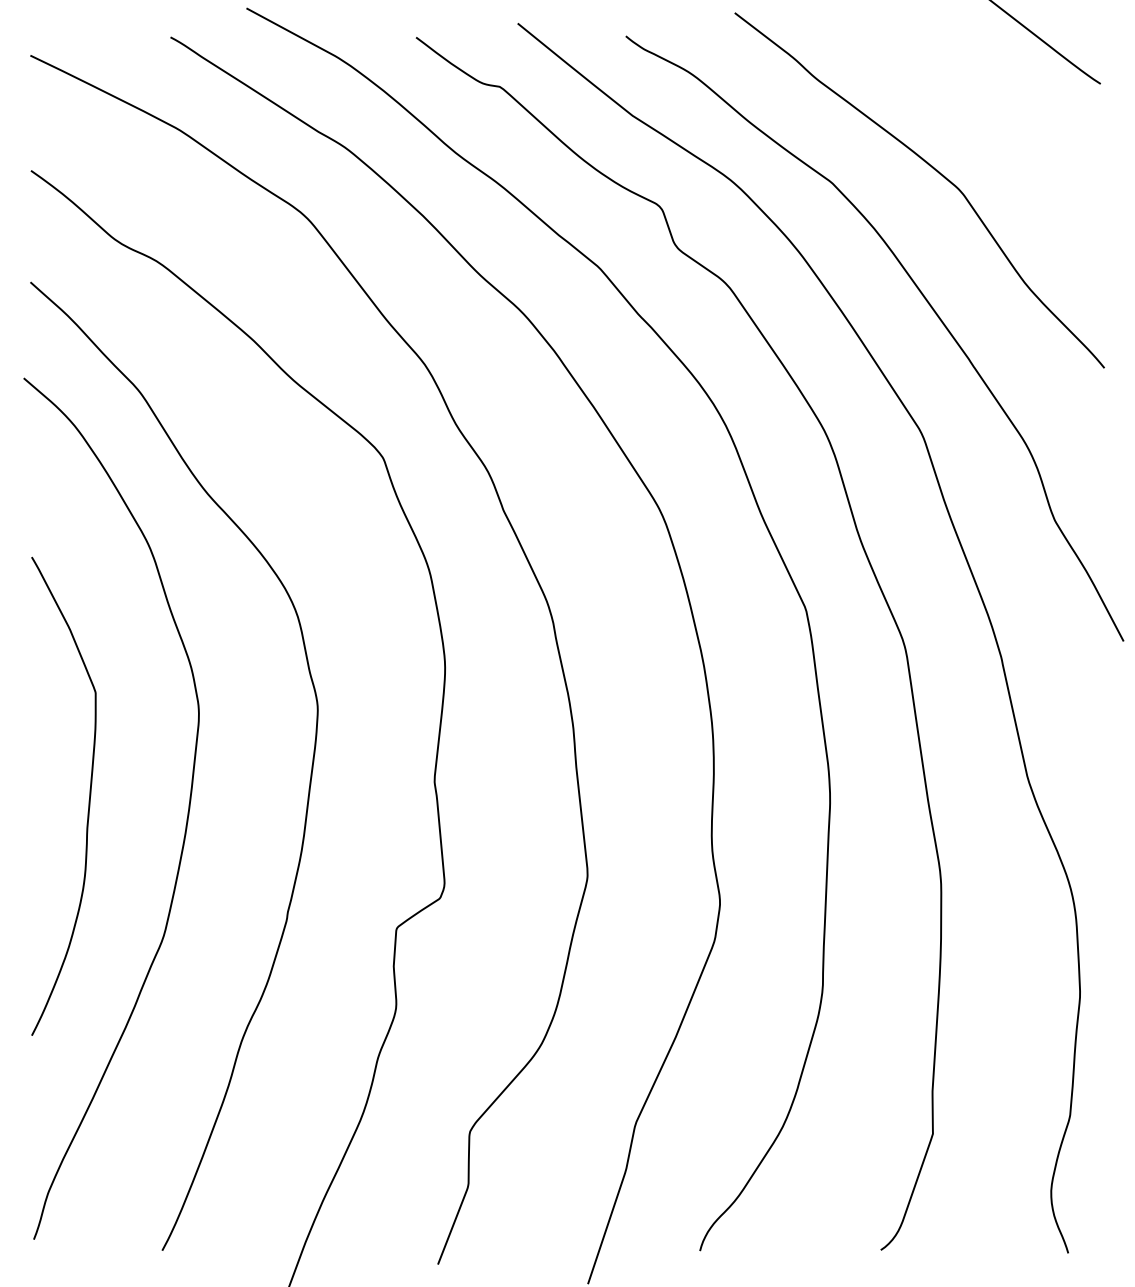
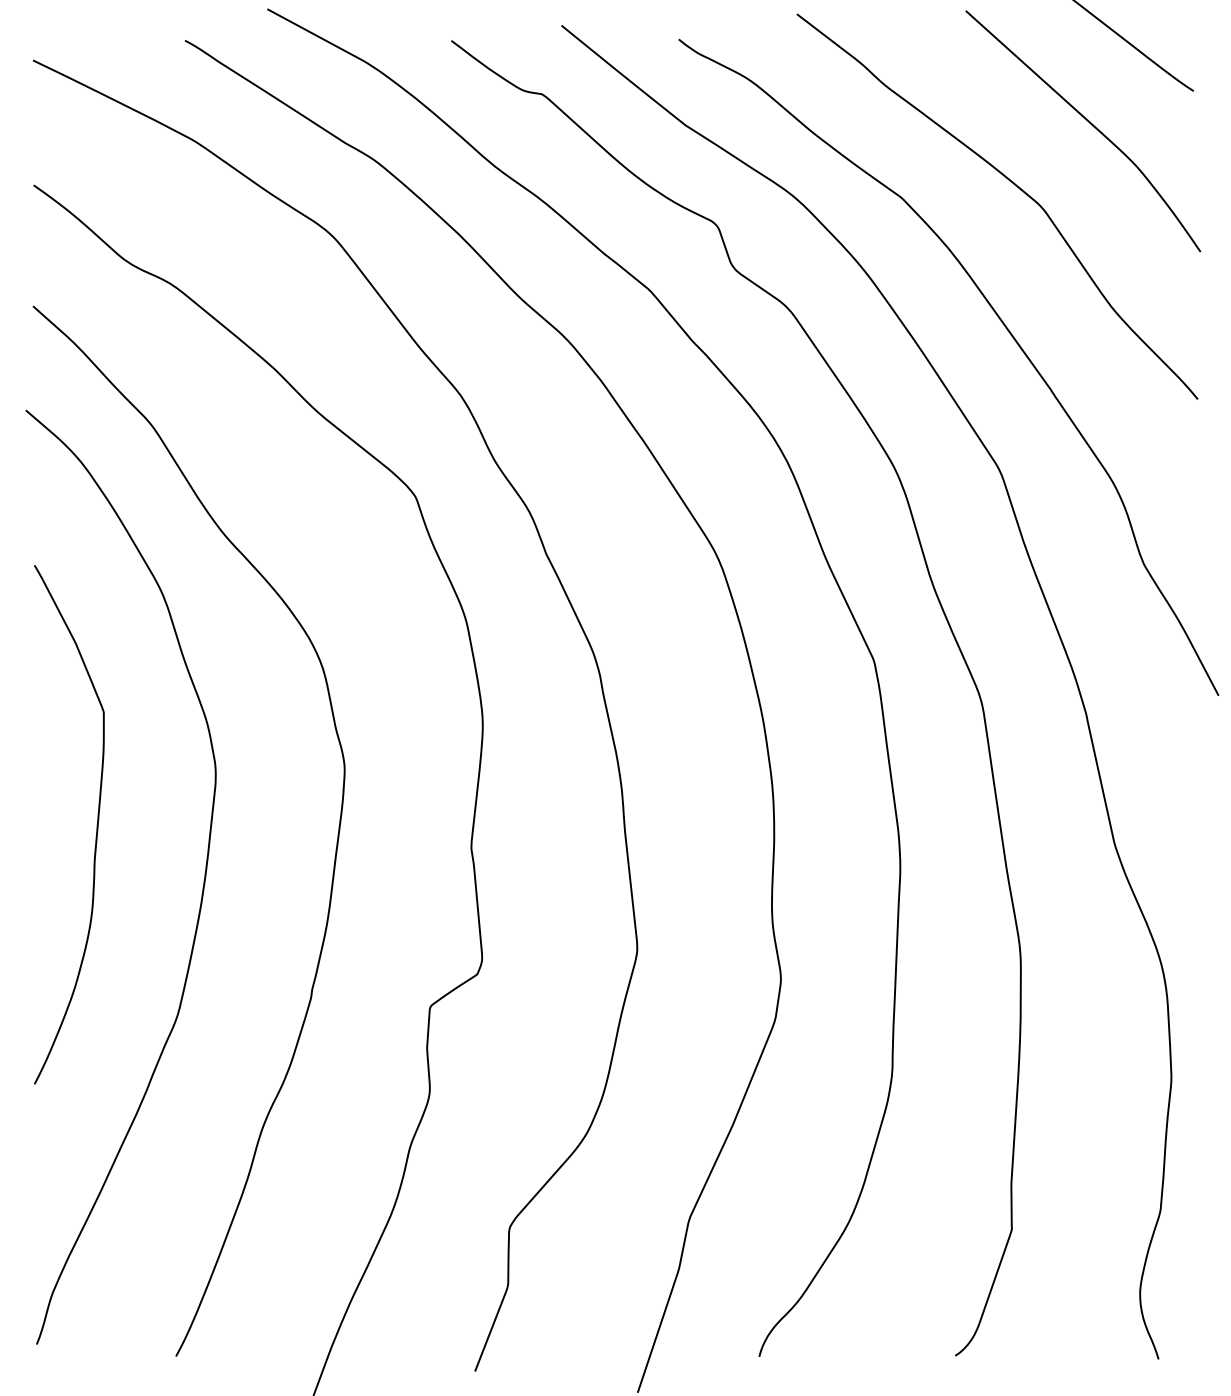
curve: (1004, 113) -> (1089, 123), added
curve: (88, 800) -> (96, 829), moved

